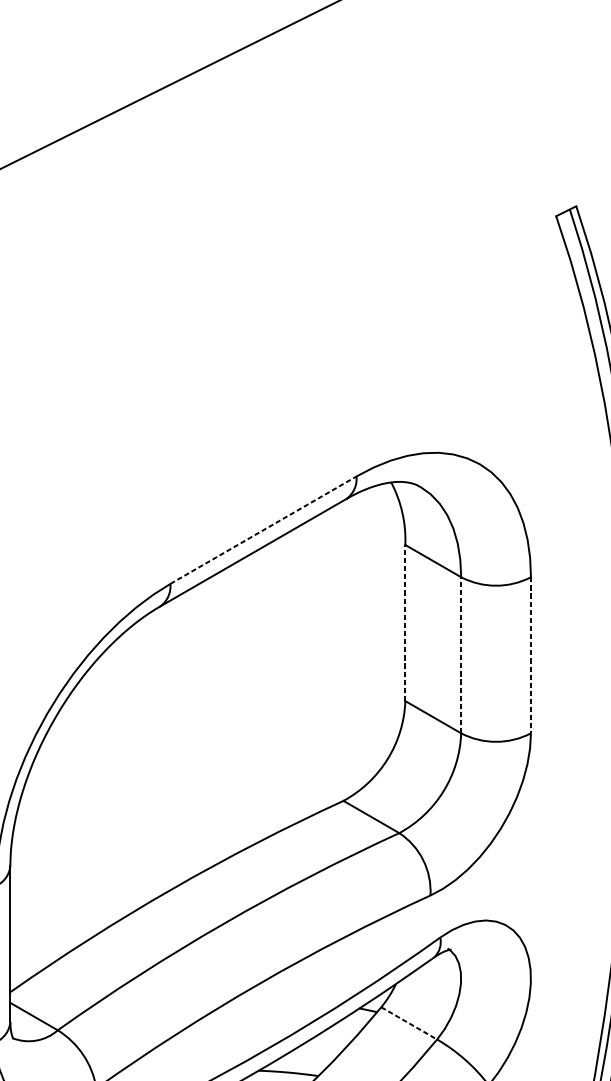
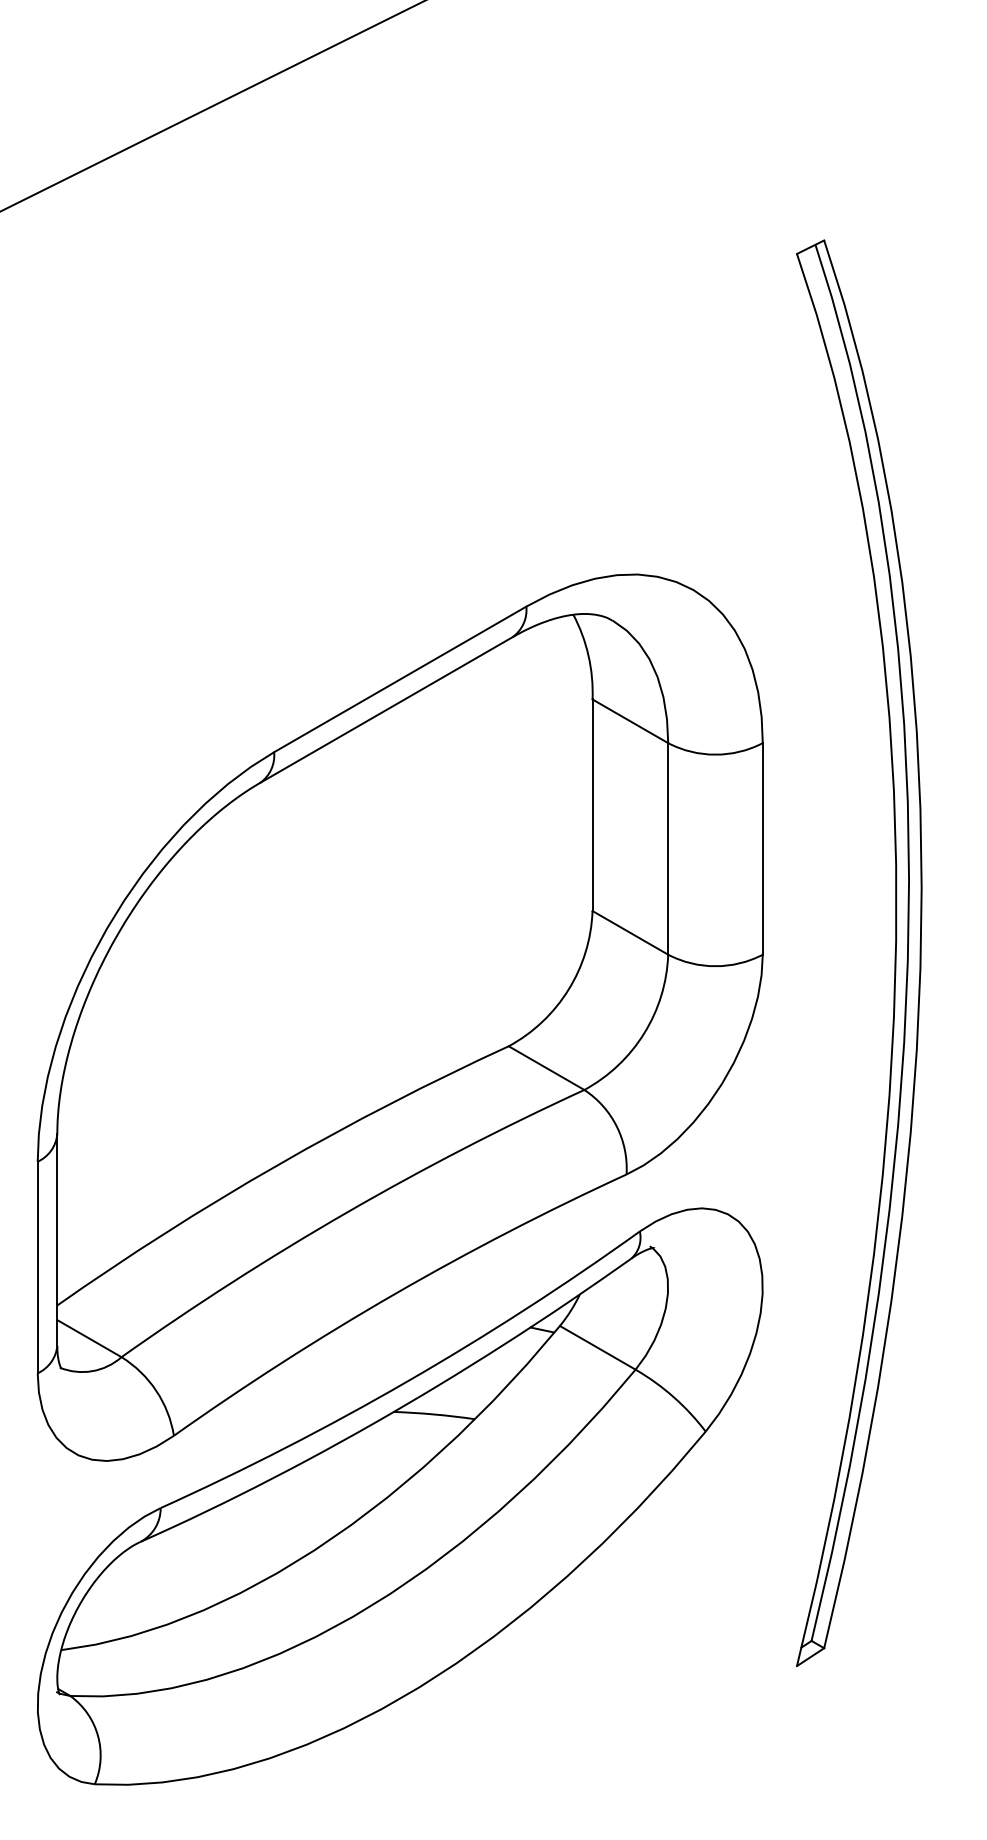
line: (263, 530) -> (400, 679), dashed -> solid
line: (405, 623) -> (592, 805), dashed -> solid
line: (461, 654) -> (668, 848), dashed -> solid
line: (530, 654) -> (762, 848), dashed -> solid
line: (409, 1023) -> (597, 1347), dashed -> solid

